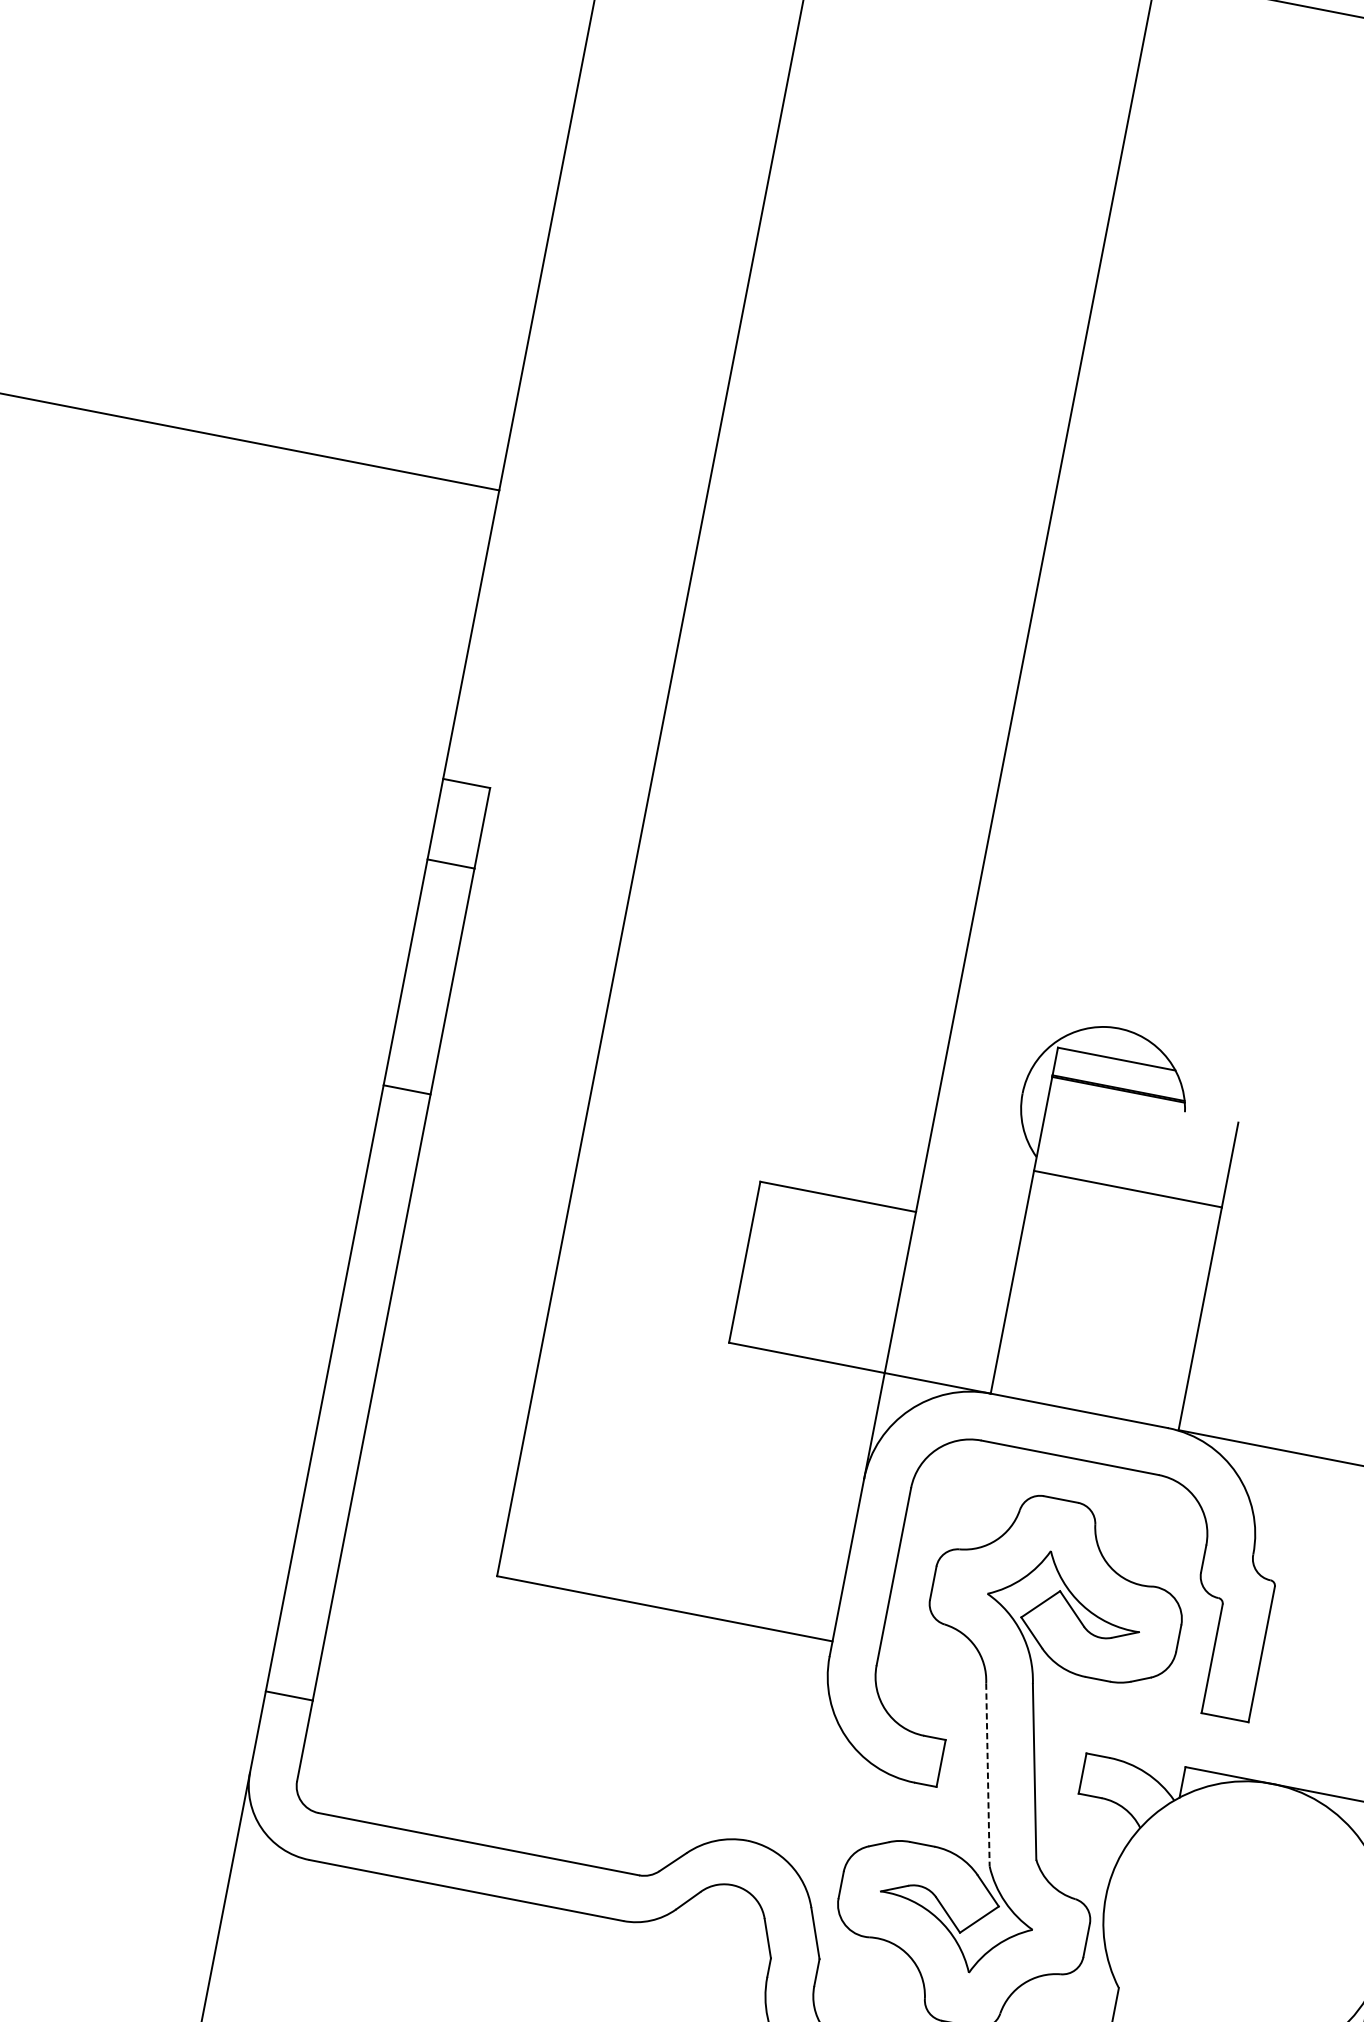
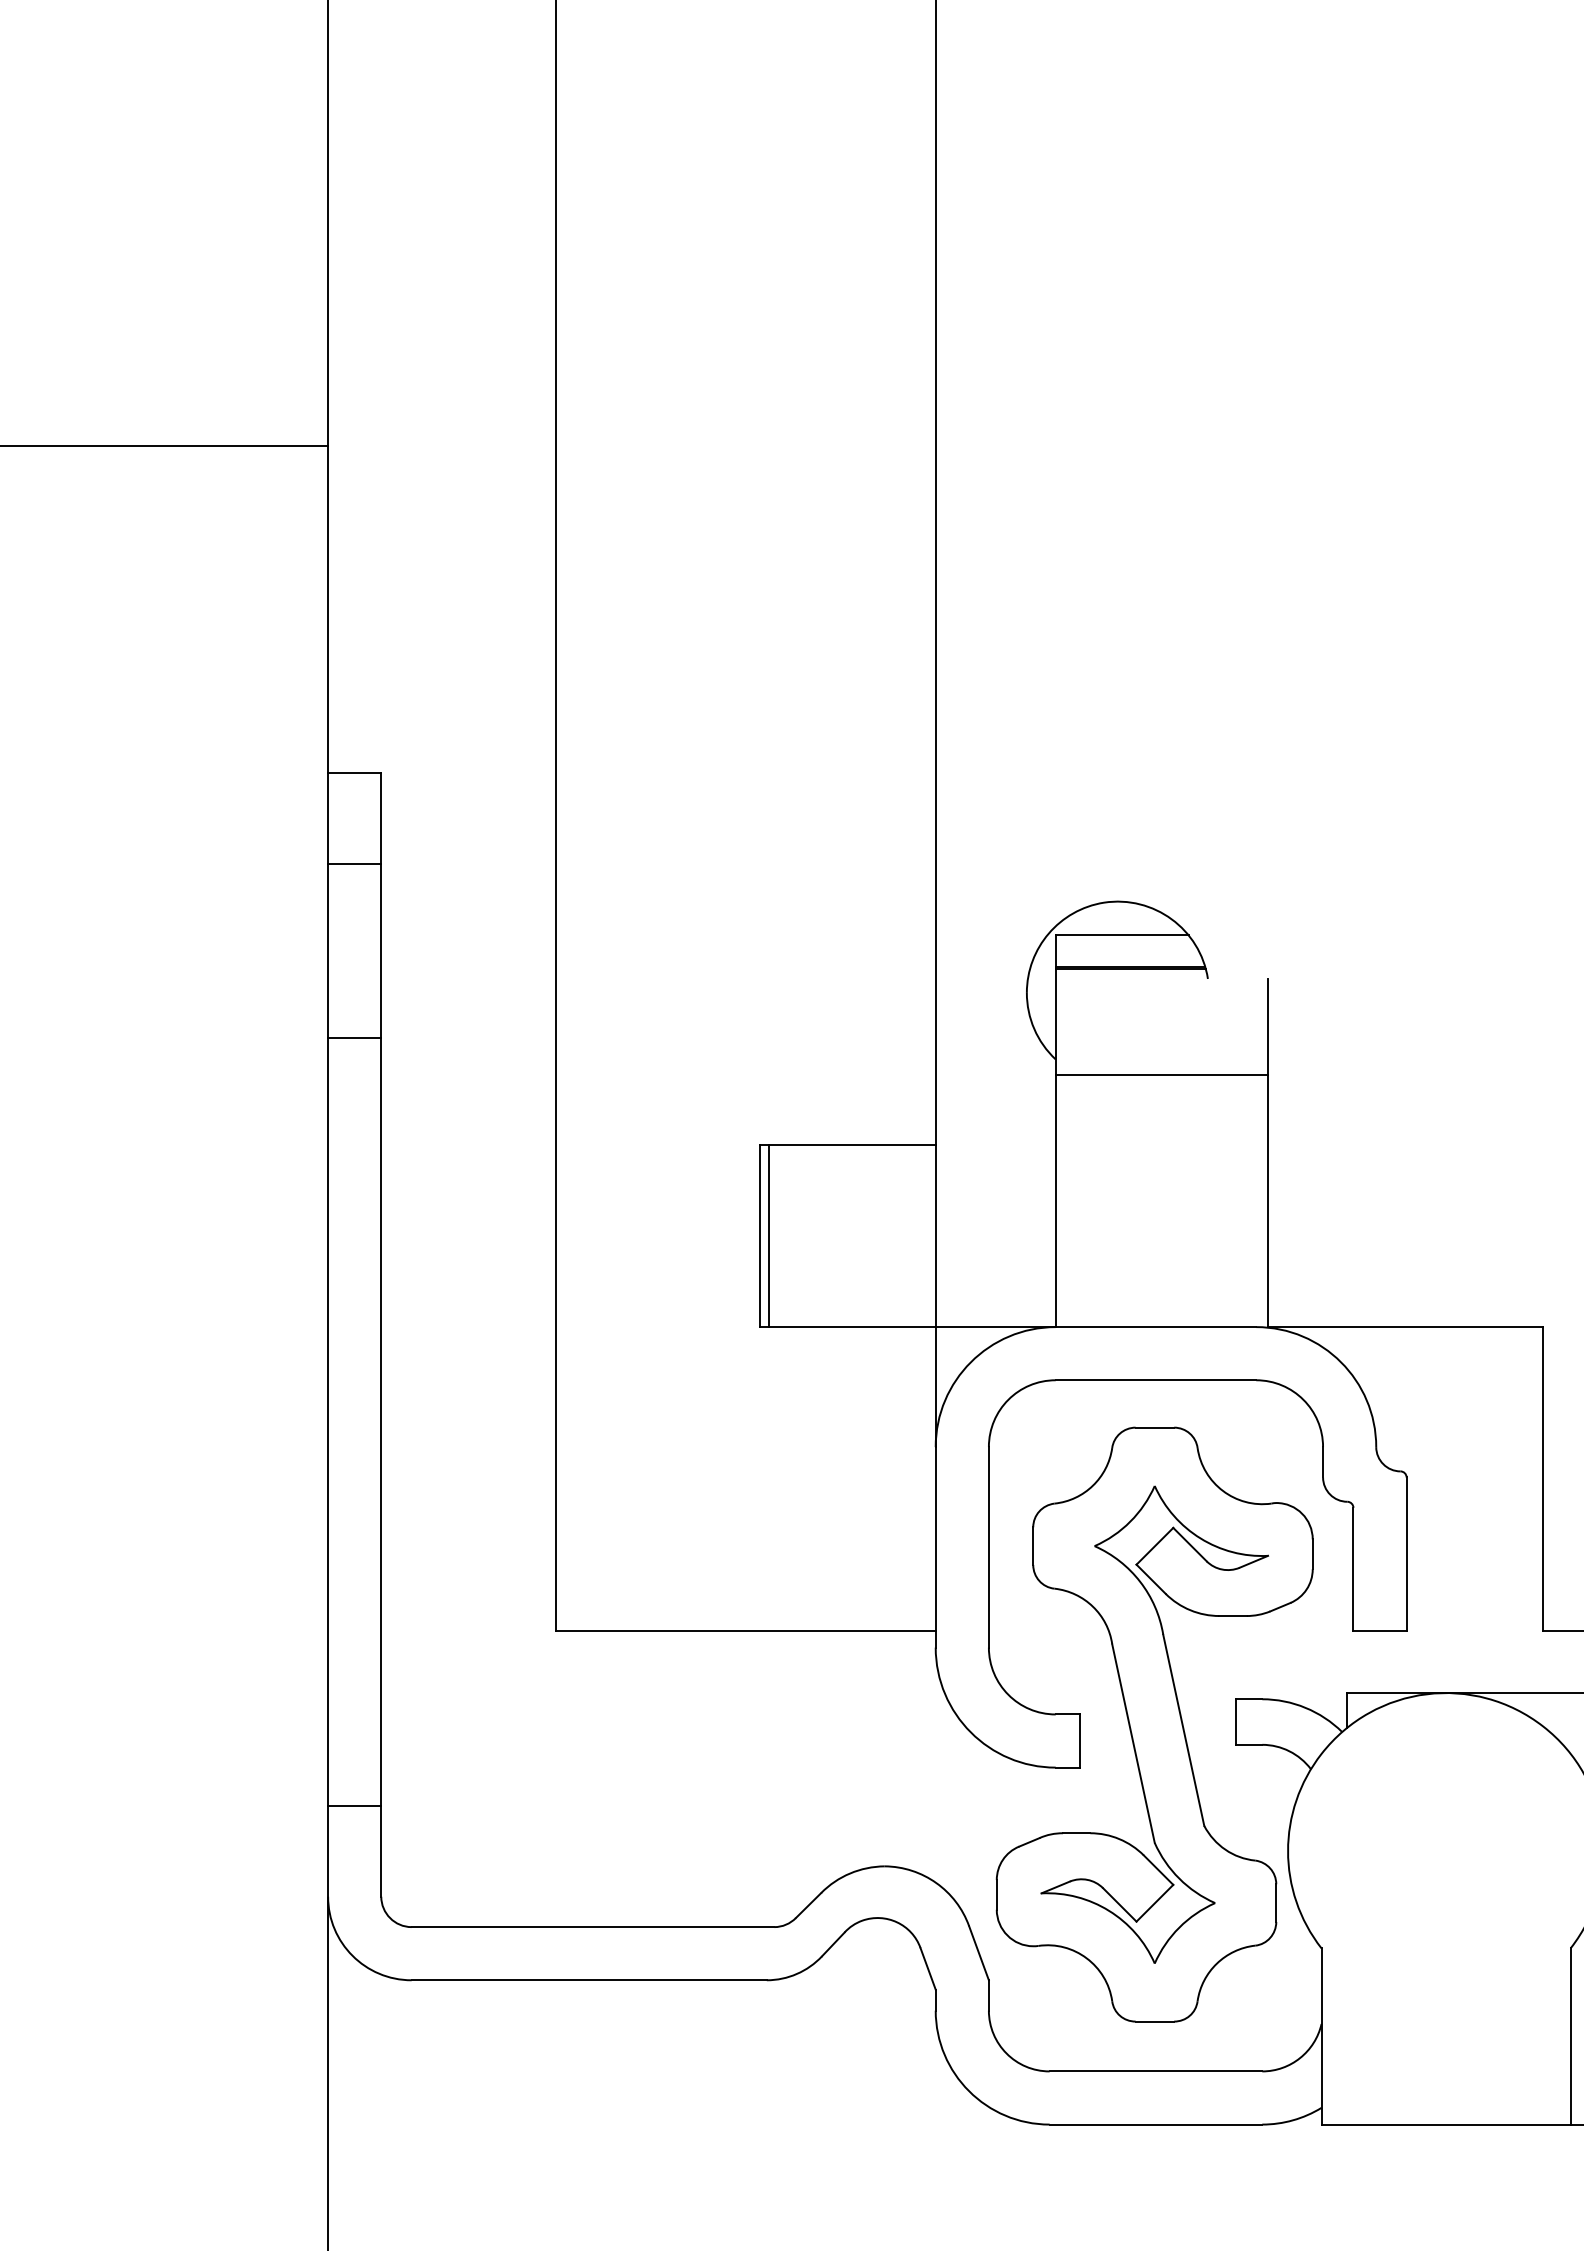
line: (406, 1089) -> (354, 1038), moved
line: (752, 1263) -> (768, 1235), added
line: (987, 1774) -> (1133, 1743), dashed -> solid

